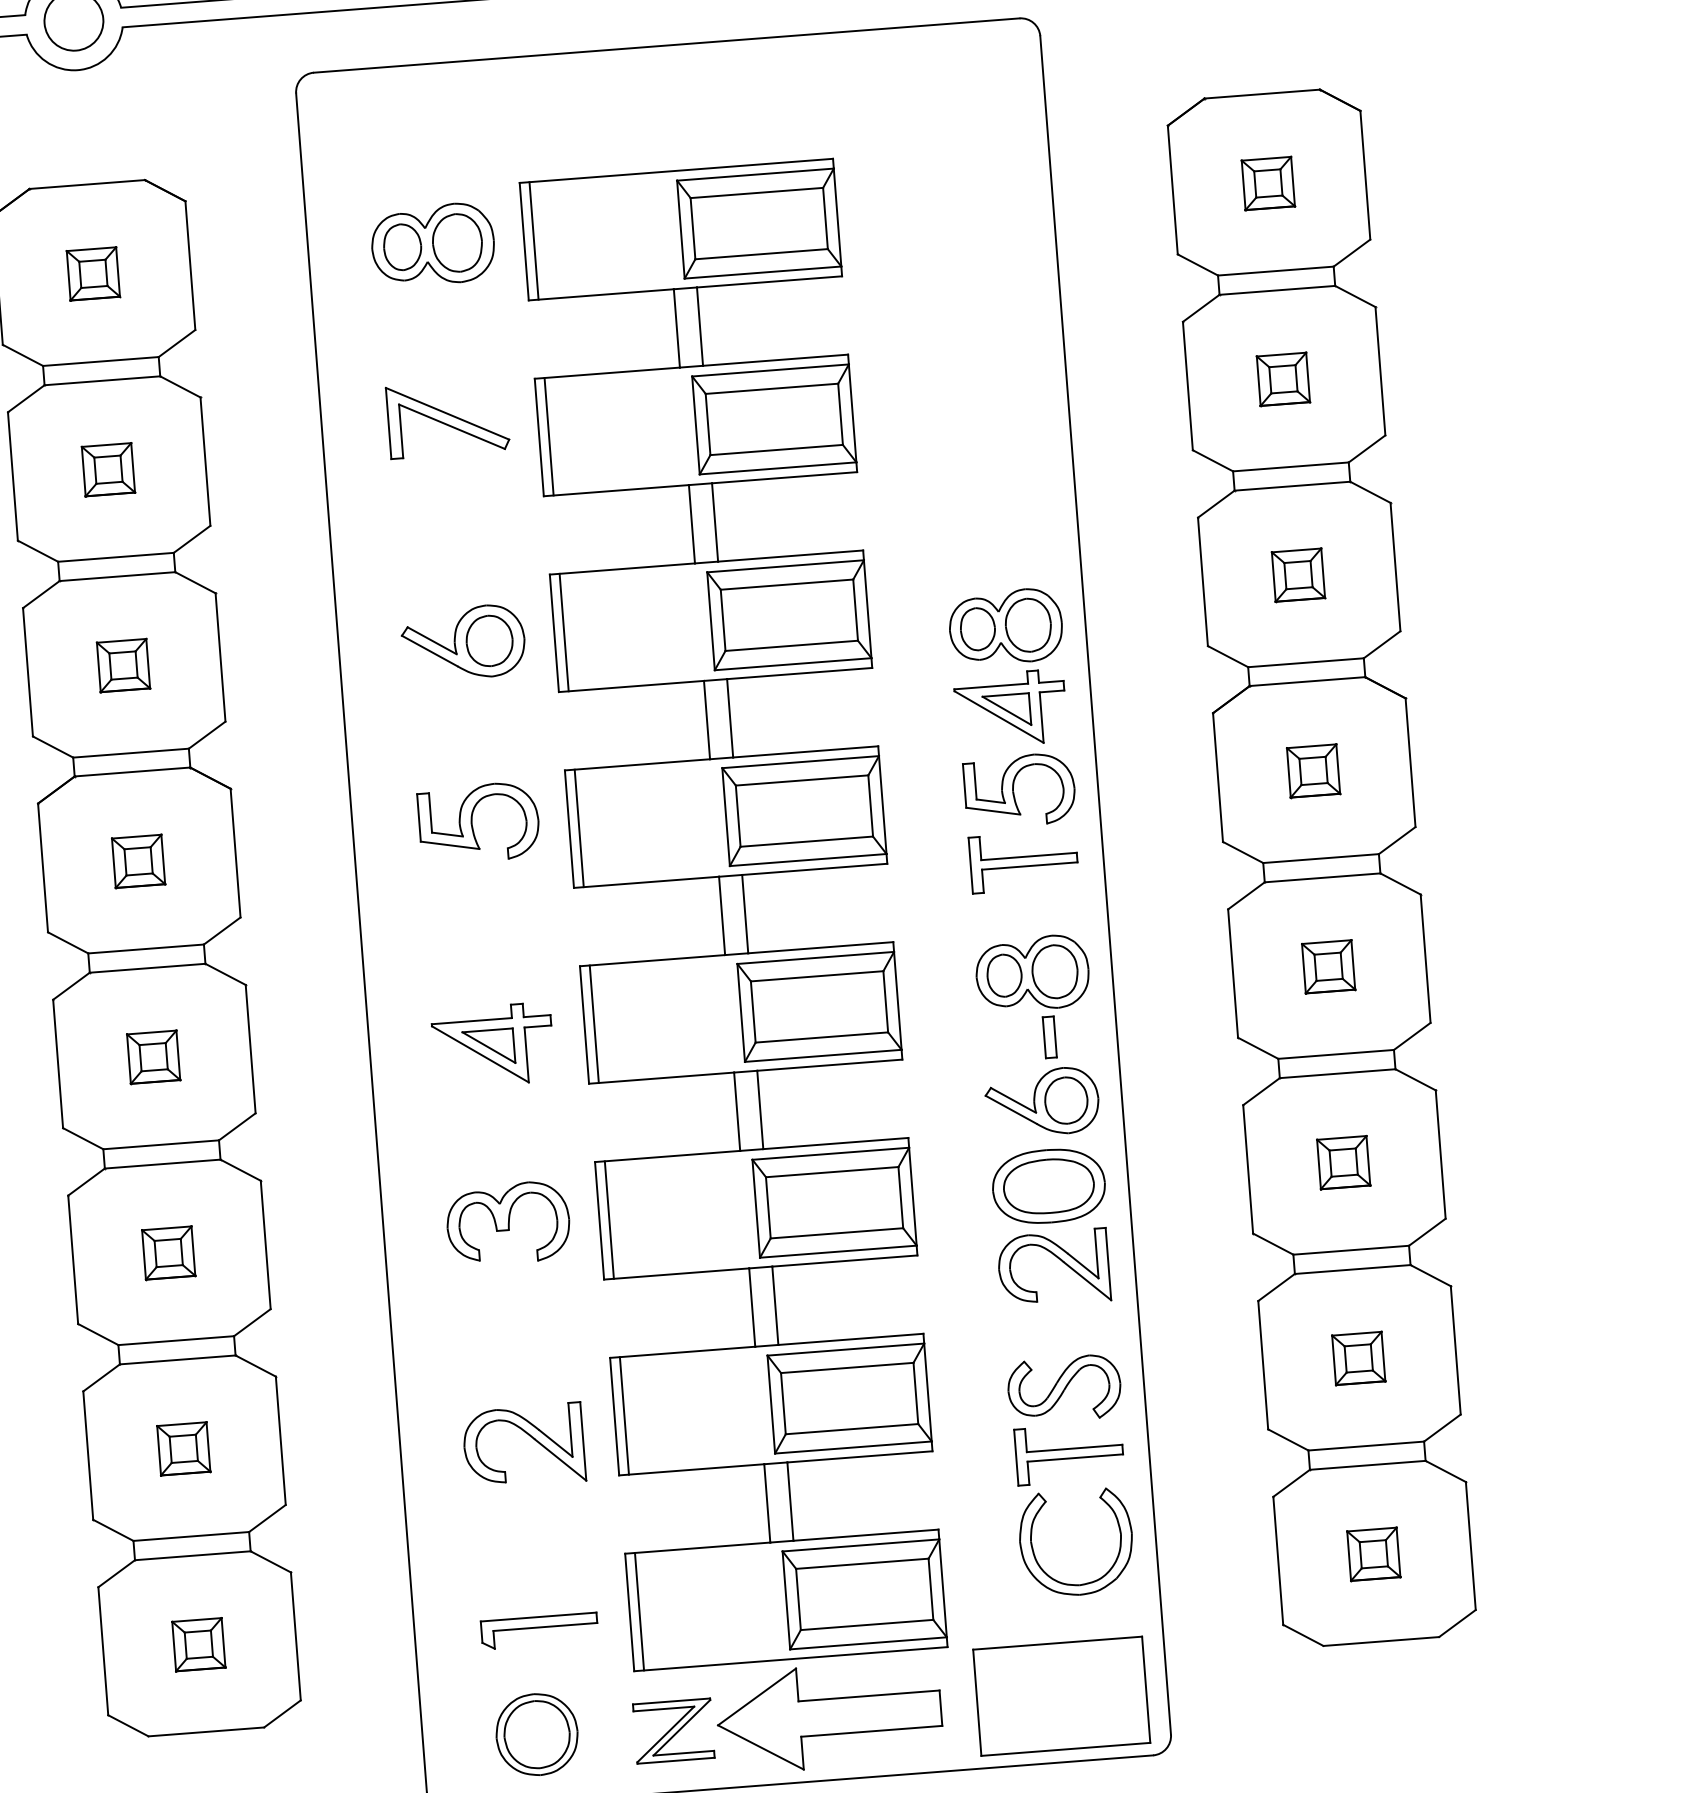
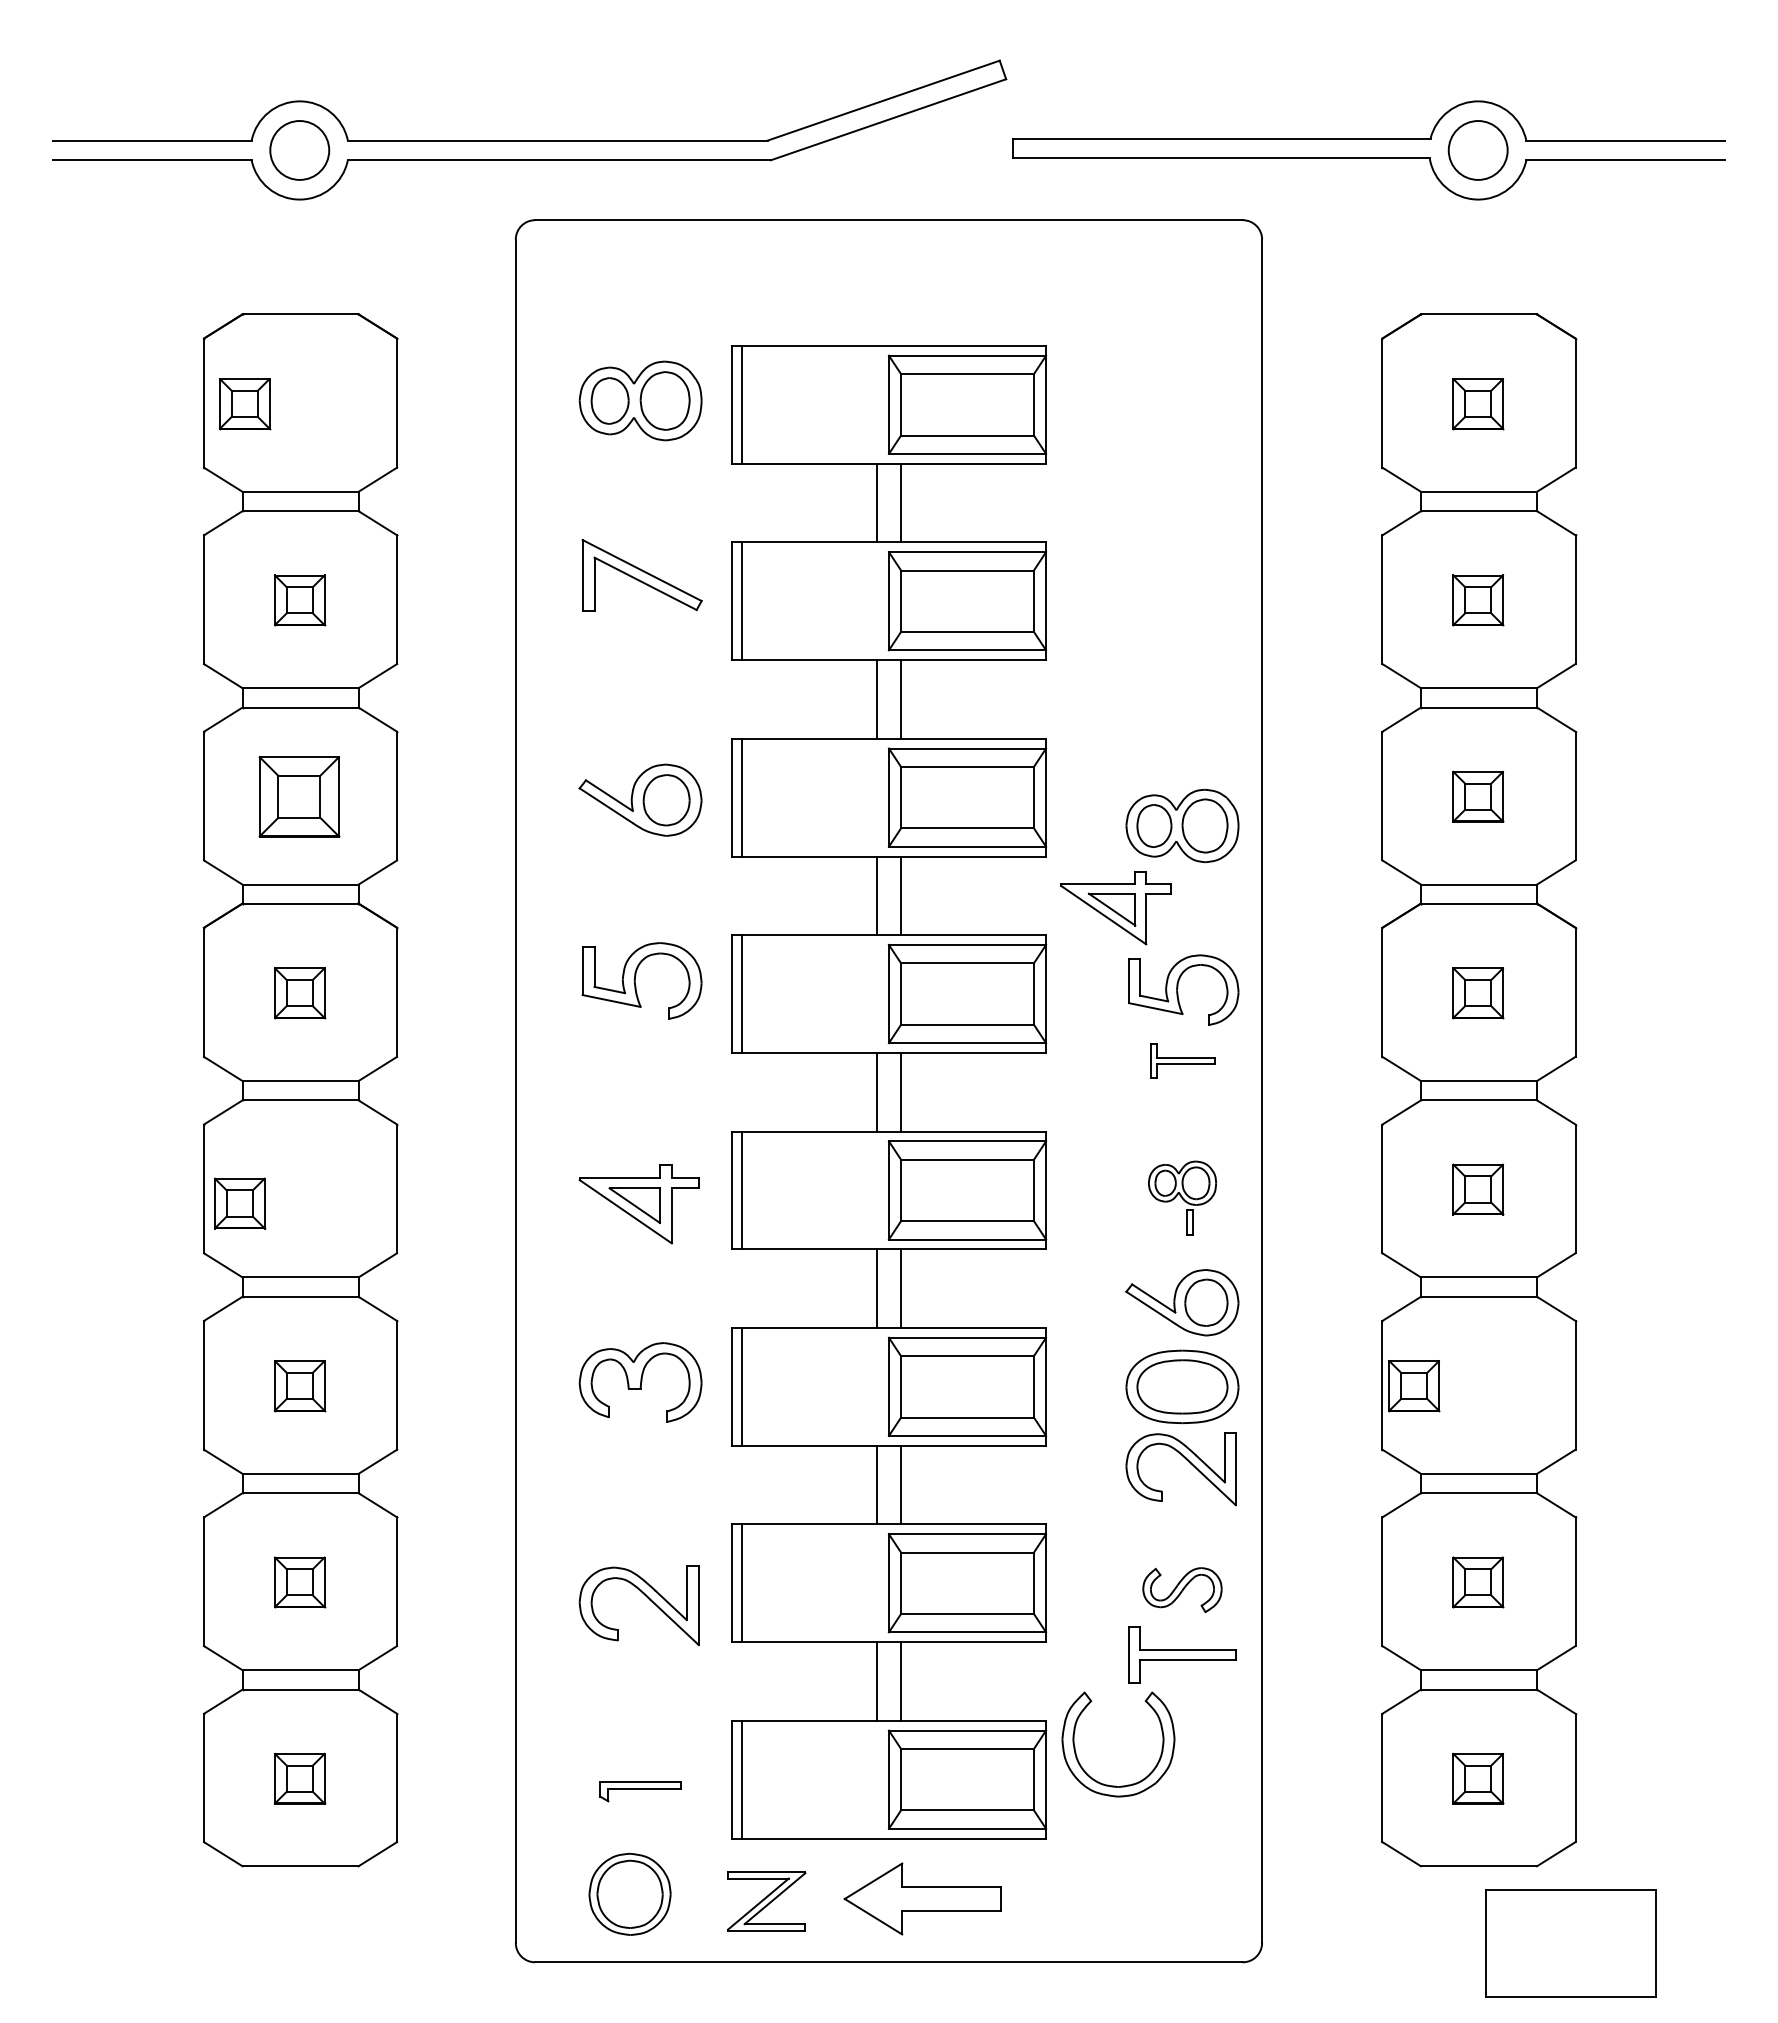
part: (94, 274) -> (245, 404), moved
part: (124, 665) -> (300, 796), size x1.6
part: (1010, 709) -> (1115, 908), moved
part: (1023, 860) -> (1182, 1060), size x0.6
part: (1034, 997) -> (1182, 1197), size x0.6
part: (154, 1057) -> (240, 1203), moved
part: (1344, 1163) -> (1414, 1386), moved
part: (1064, 1388) -> (1182, 1589), size x0.7
part: (1088, 1582) -> (1127, 1784), moved
part: (539, 1631) -> (640, 1791), size x0.7
part: (1061, 1696) -> (1570, 1943), moved
part: (828, 1716) -> (922, 1898), size x0.7

